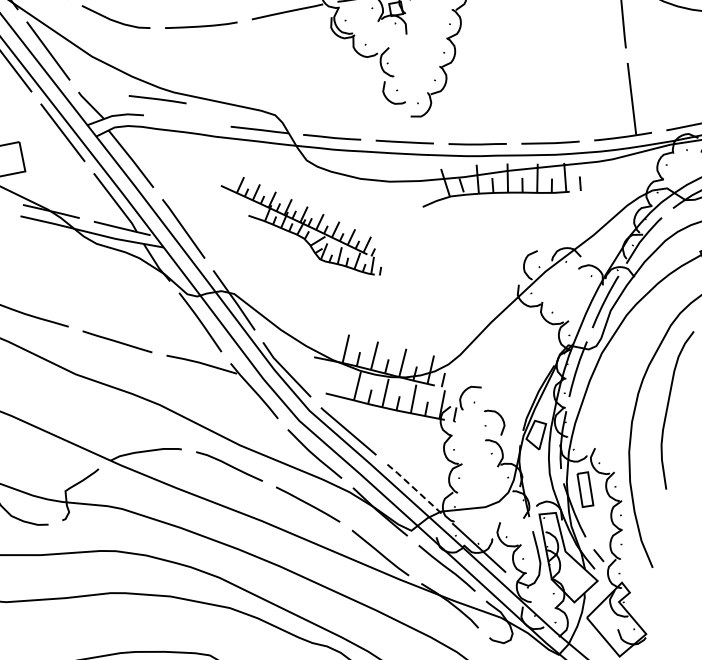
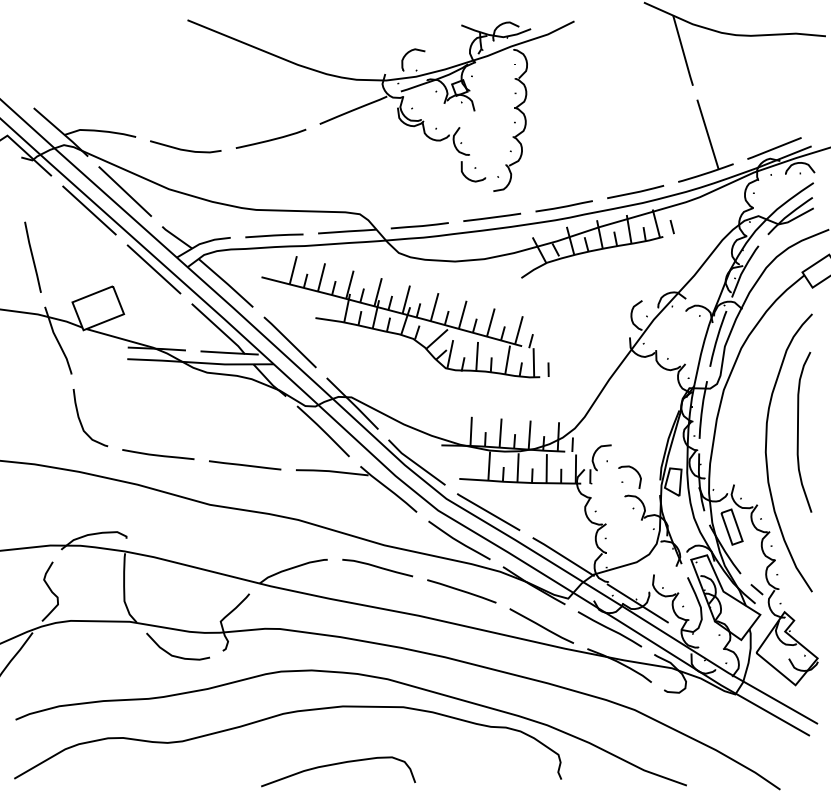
line: (157, 99) -> (274, 235), moved
part: (301, 225) -> (405, 317), size x1.67
line: (414, 488) -> (563, 556), dashed -> solid

